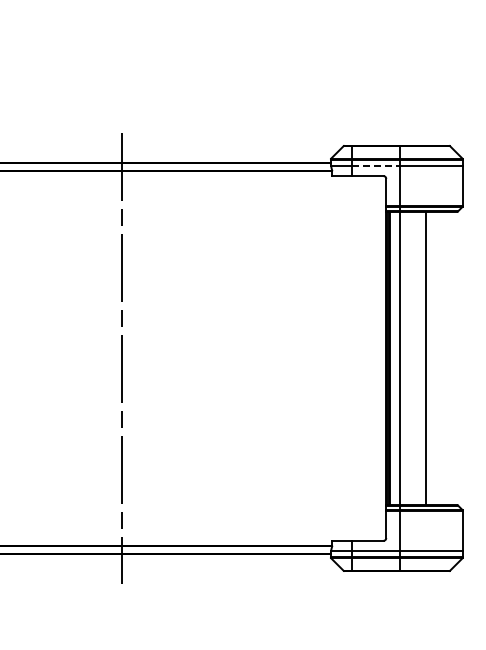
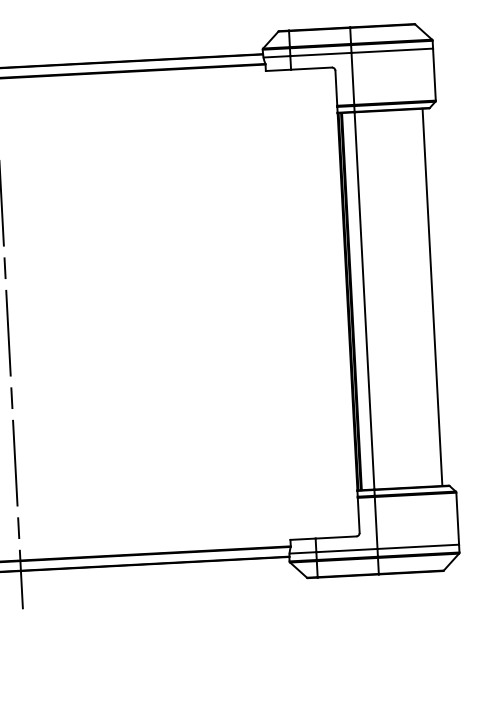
line: (375, 165) -> (320, 54), dashed -> solid
line: (426, 358) -> (432, 297), moved

